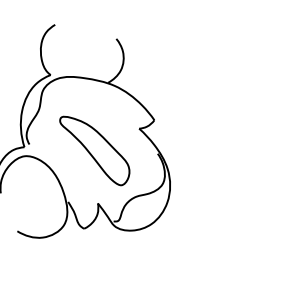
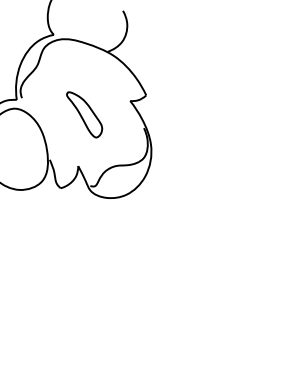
part: (95, 150) -> (84, 114), size x0.6

